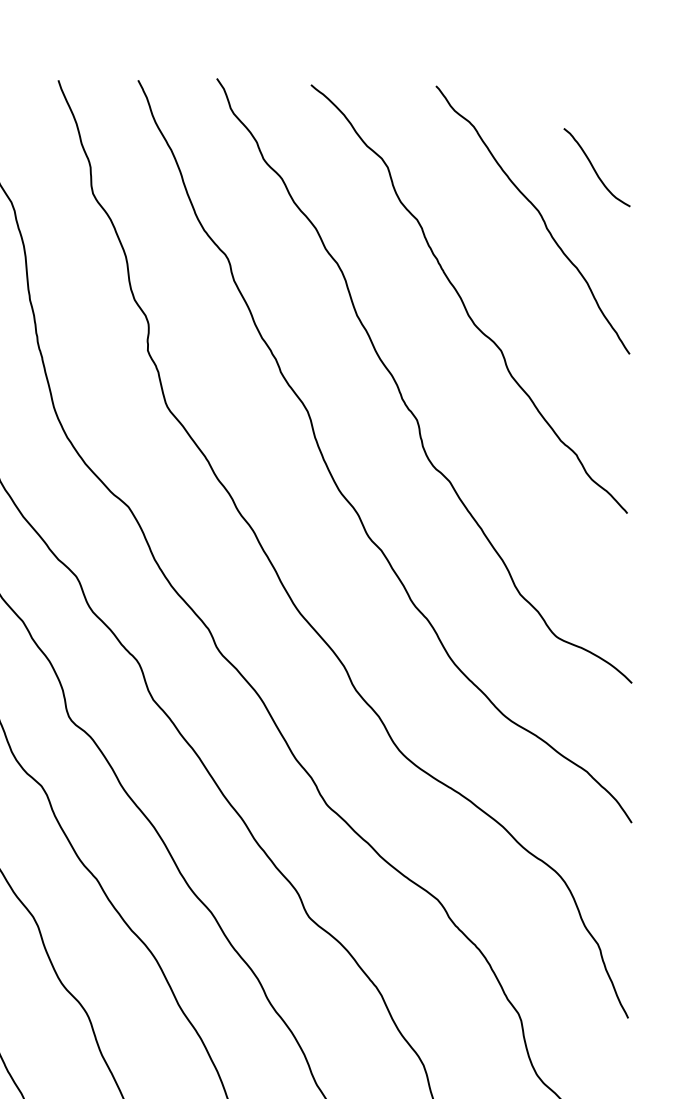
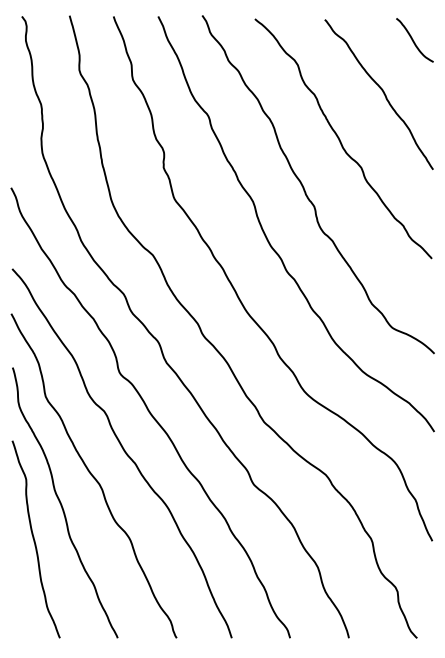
curve: (594, 167) -> (413, 40), moved

